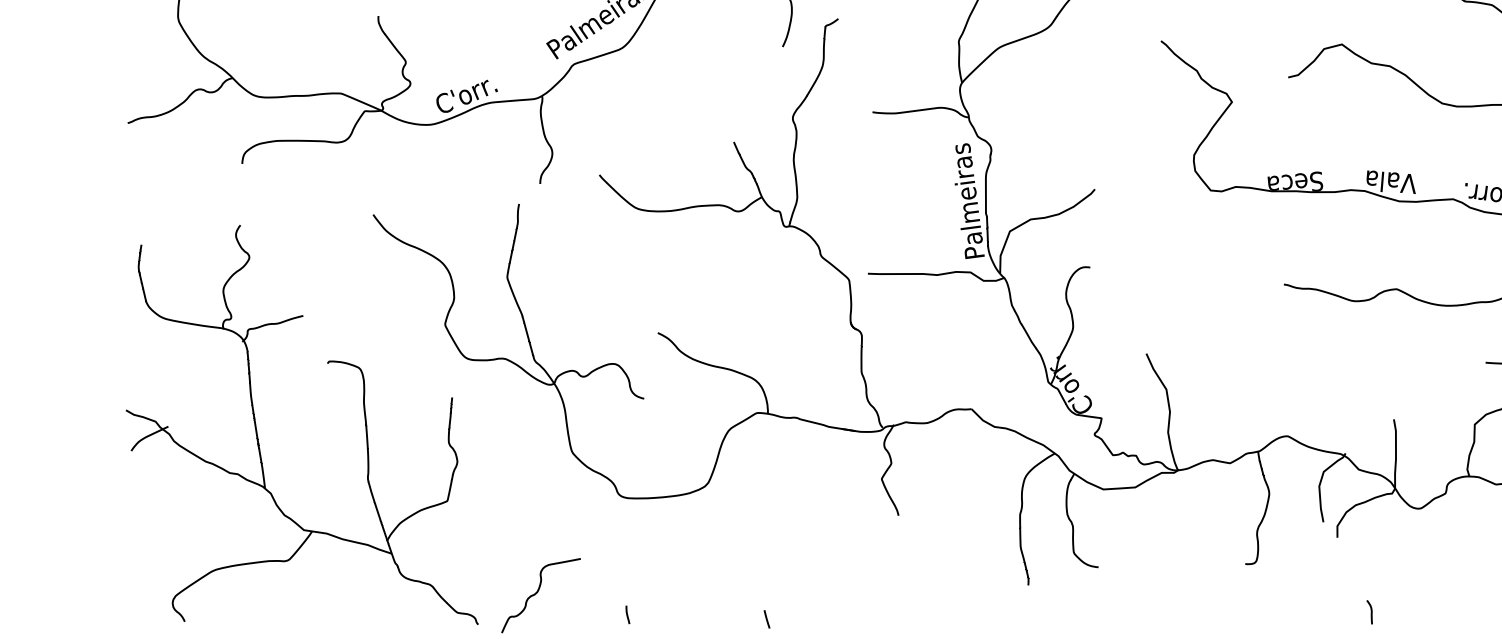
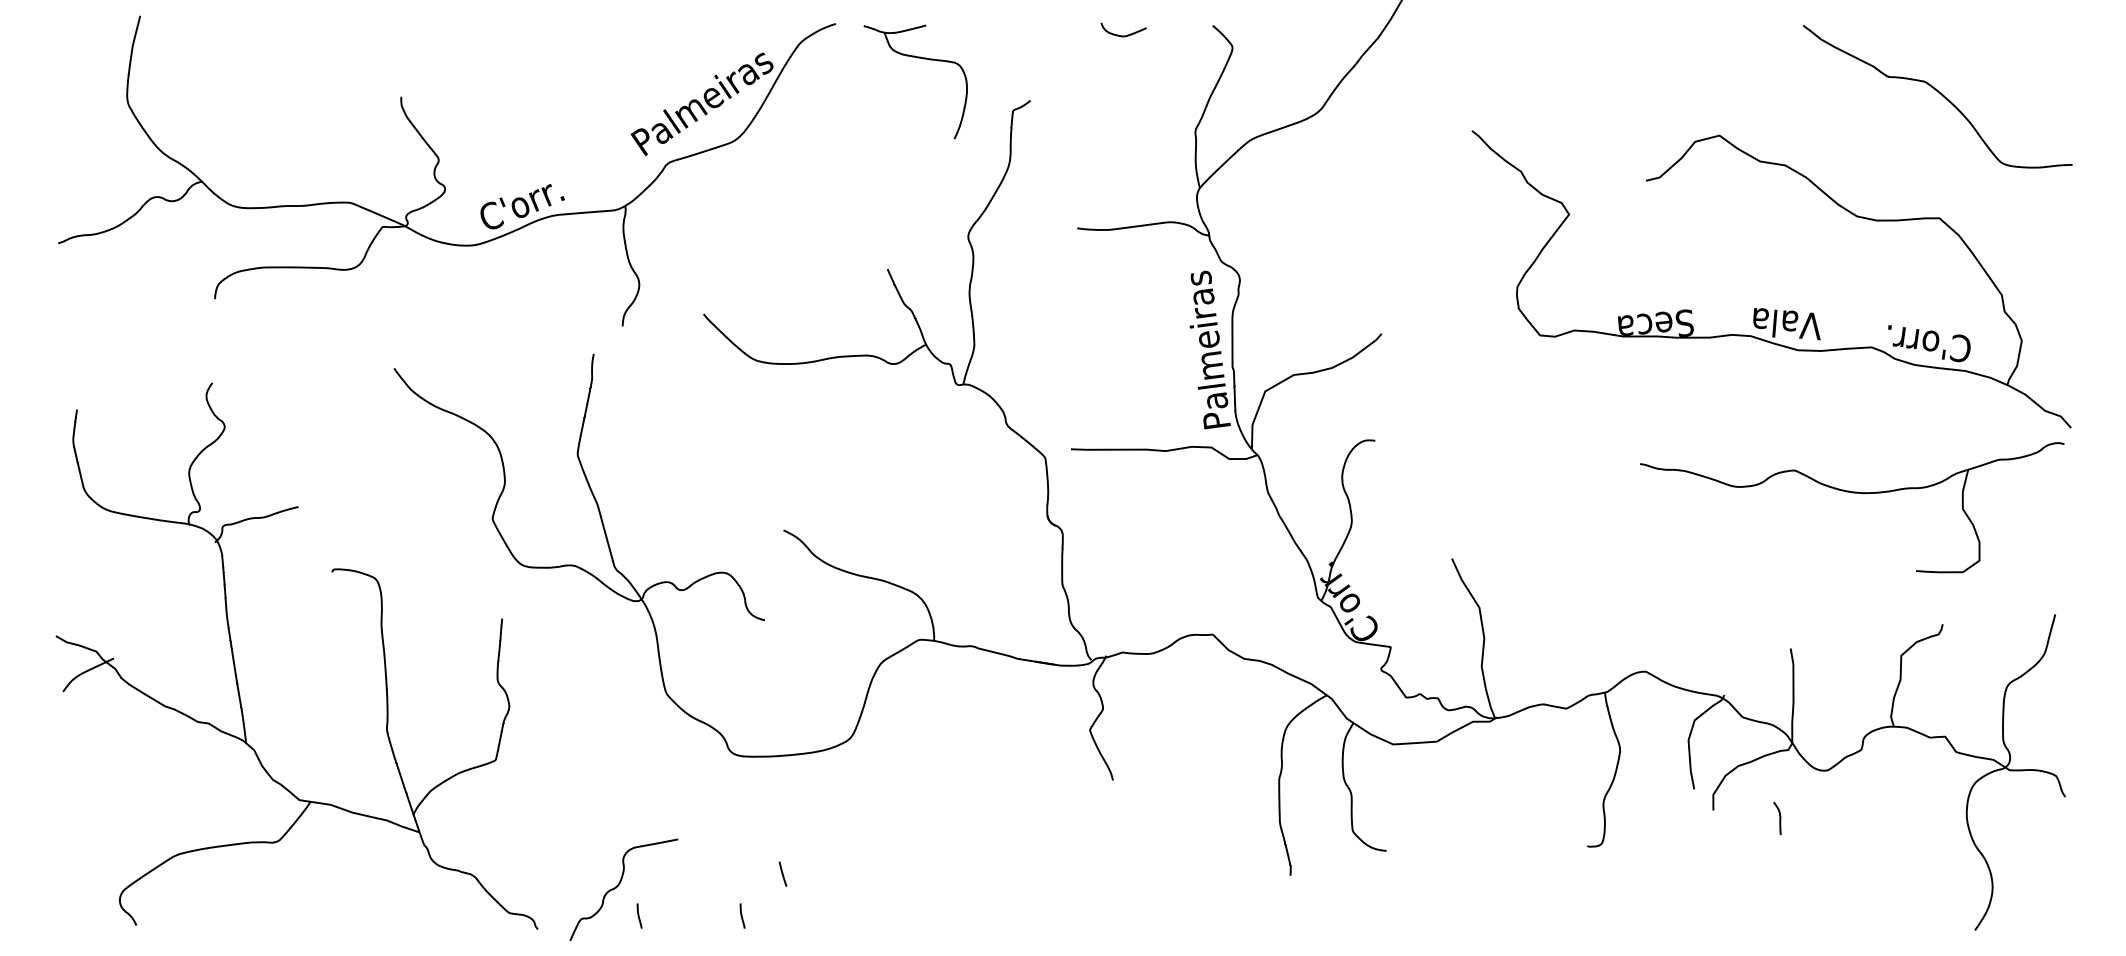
curve: (1371, 612) -> (1779, 818), moved
line: (552, 614) -> (639, 915), added
line: (766, 618) -> (782, 873), moved

